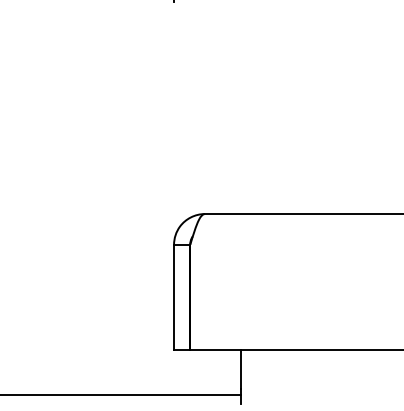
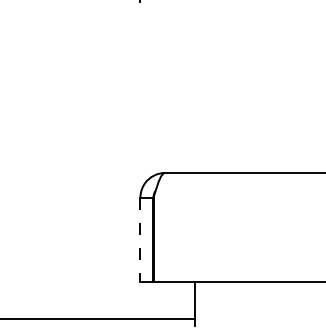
line: (174, 297) -> (140, 240), solid -> dashed

